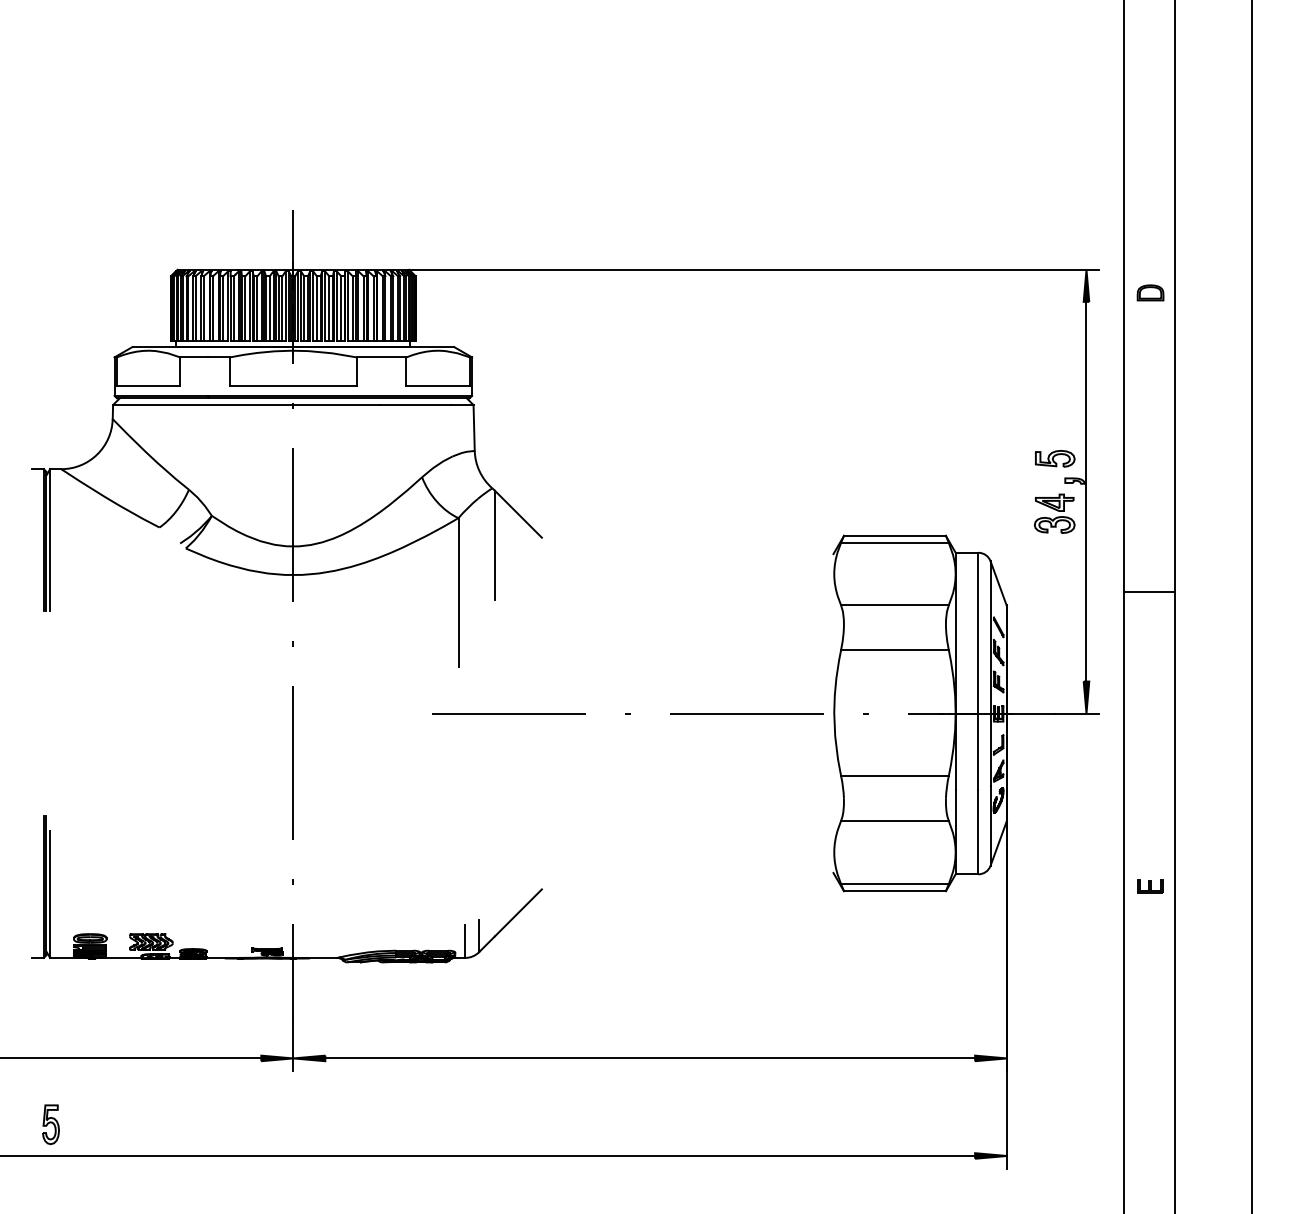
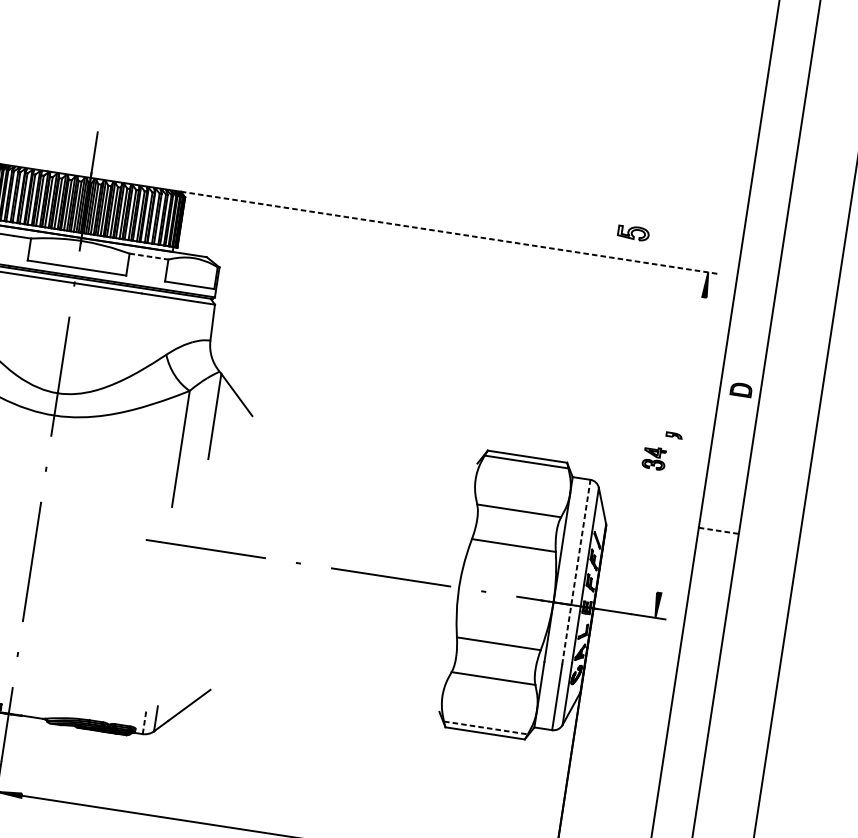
line: (754, 269) -> (449, 232), solid -> dashed
part: (1150, 292) -> (741, 389), moved
line: (381, 357) -> (148, 256), solid -> dashed
part: (1055, 458) -> (633, 232), moved
line: (1086, 491) -> (681, 444), removed
part: (1054, 513) -> (654, 458), size x0.7
line: (1149, 592) -> (718, 531), solid -> dashed
line: (978, 671) -> (576, 572), solid -> dashed
line: (894, 884) -> (485, 728), solid -> dashed
part: (1150, 886) -> (684, 760), removed
line: (465, 940) -> (144, 720), solid -> dashed

